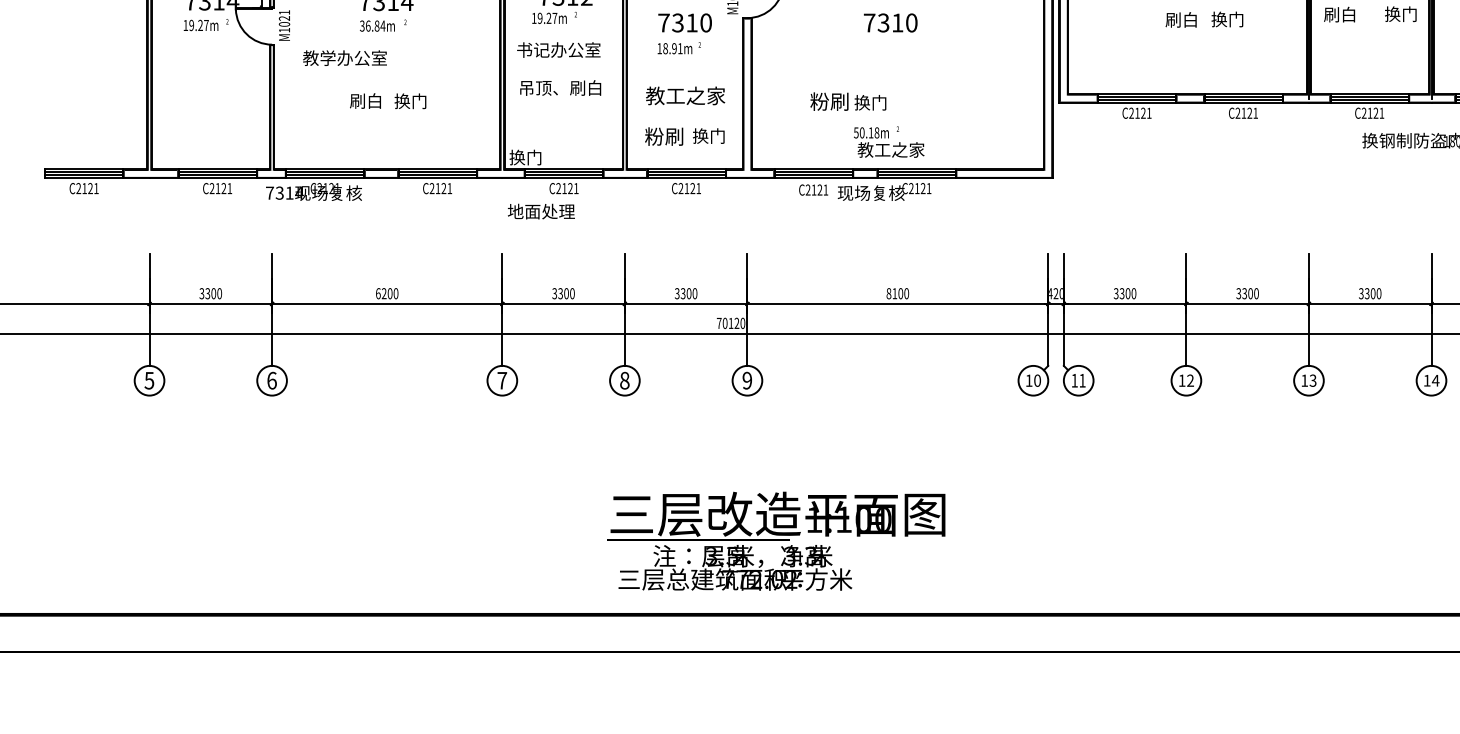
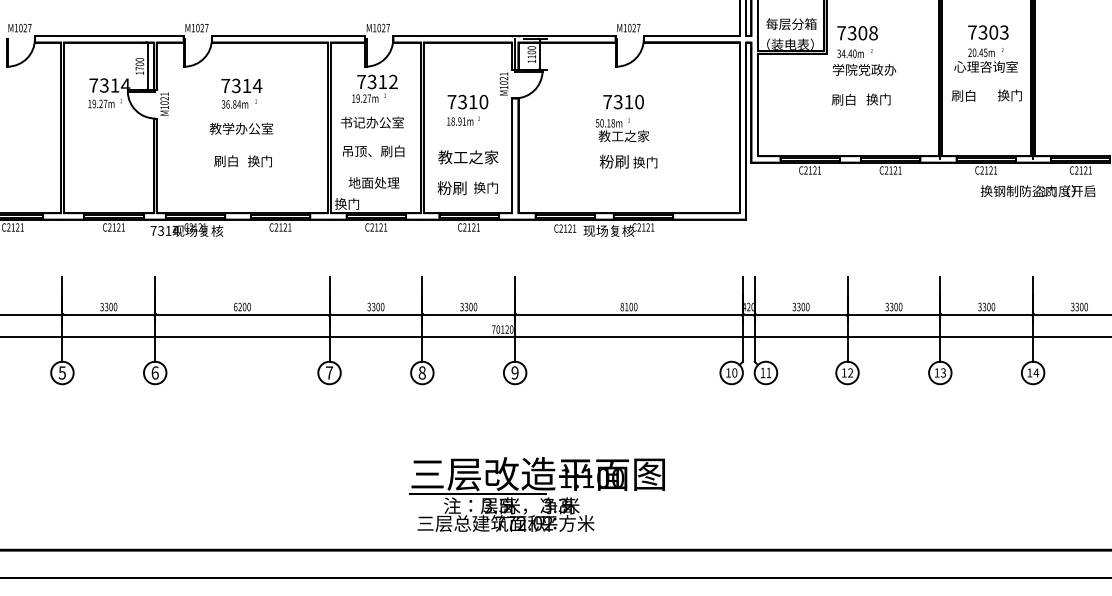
text: (345, 57) -> (241, 128), moved
text: (848, 101) -> (628, 161), moved
text: (889, 142) -> (622, 130), moved
text: (540, 211) -> (373, 182), moved

